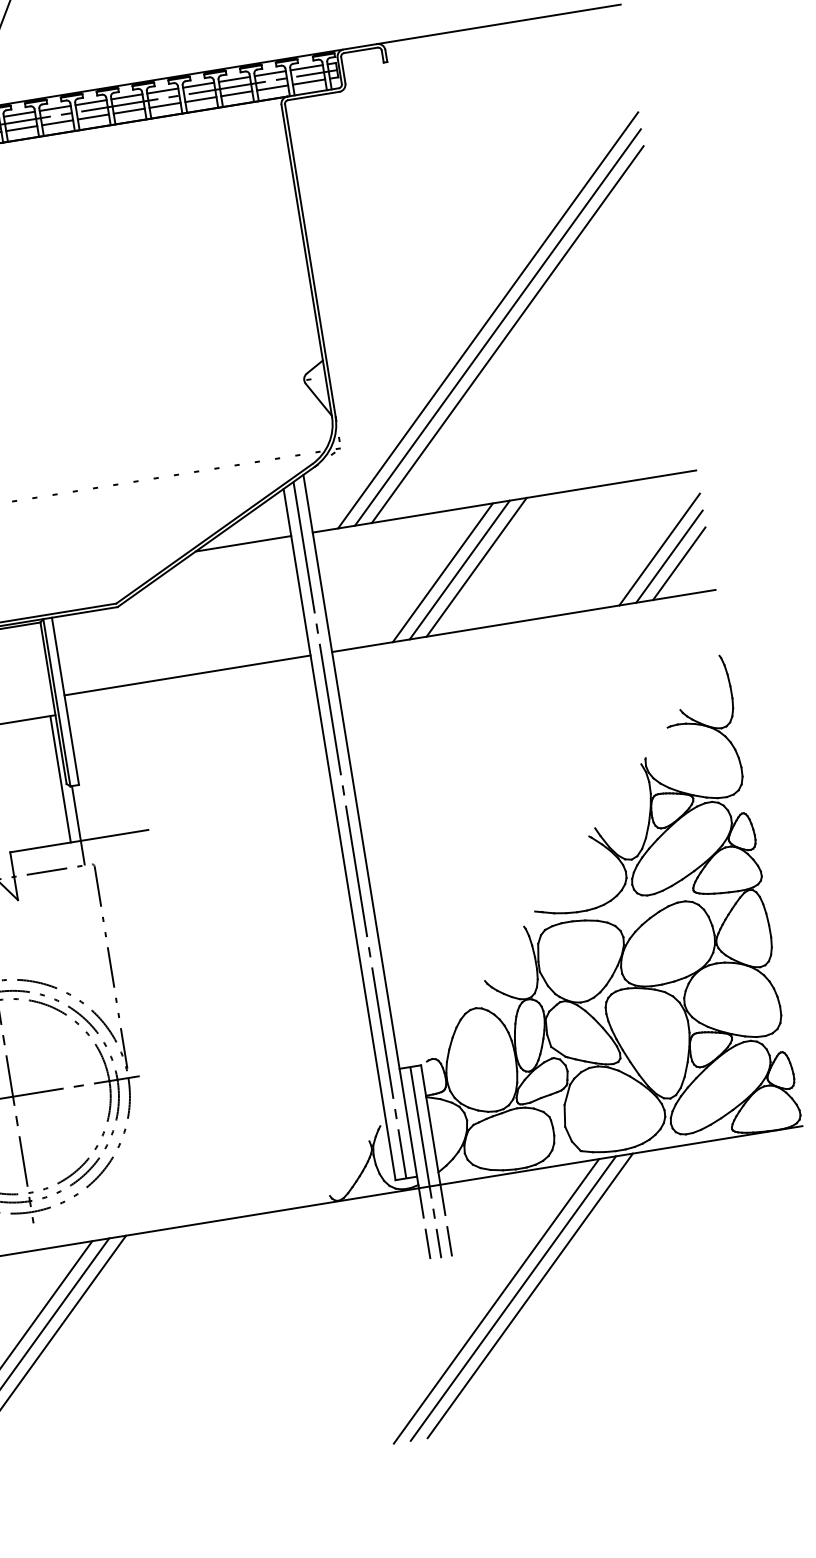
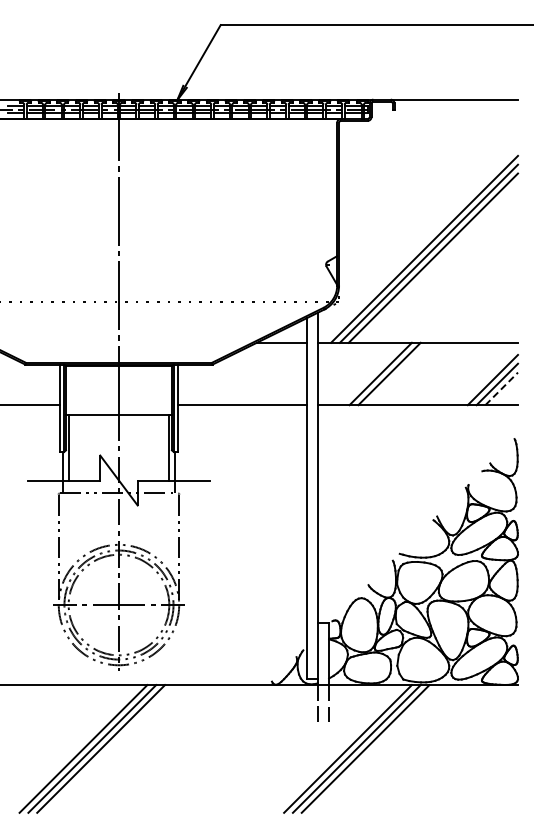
line: (680, 562) -> (502, 388), solid -> dashed
line: (476, 566) -> (398, 373), removed
line: (350, 830) -> (312, 497), removed
line: (425, 1162) -> (323, 672), removed

